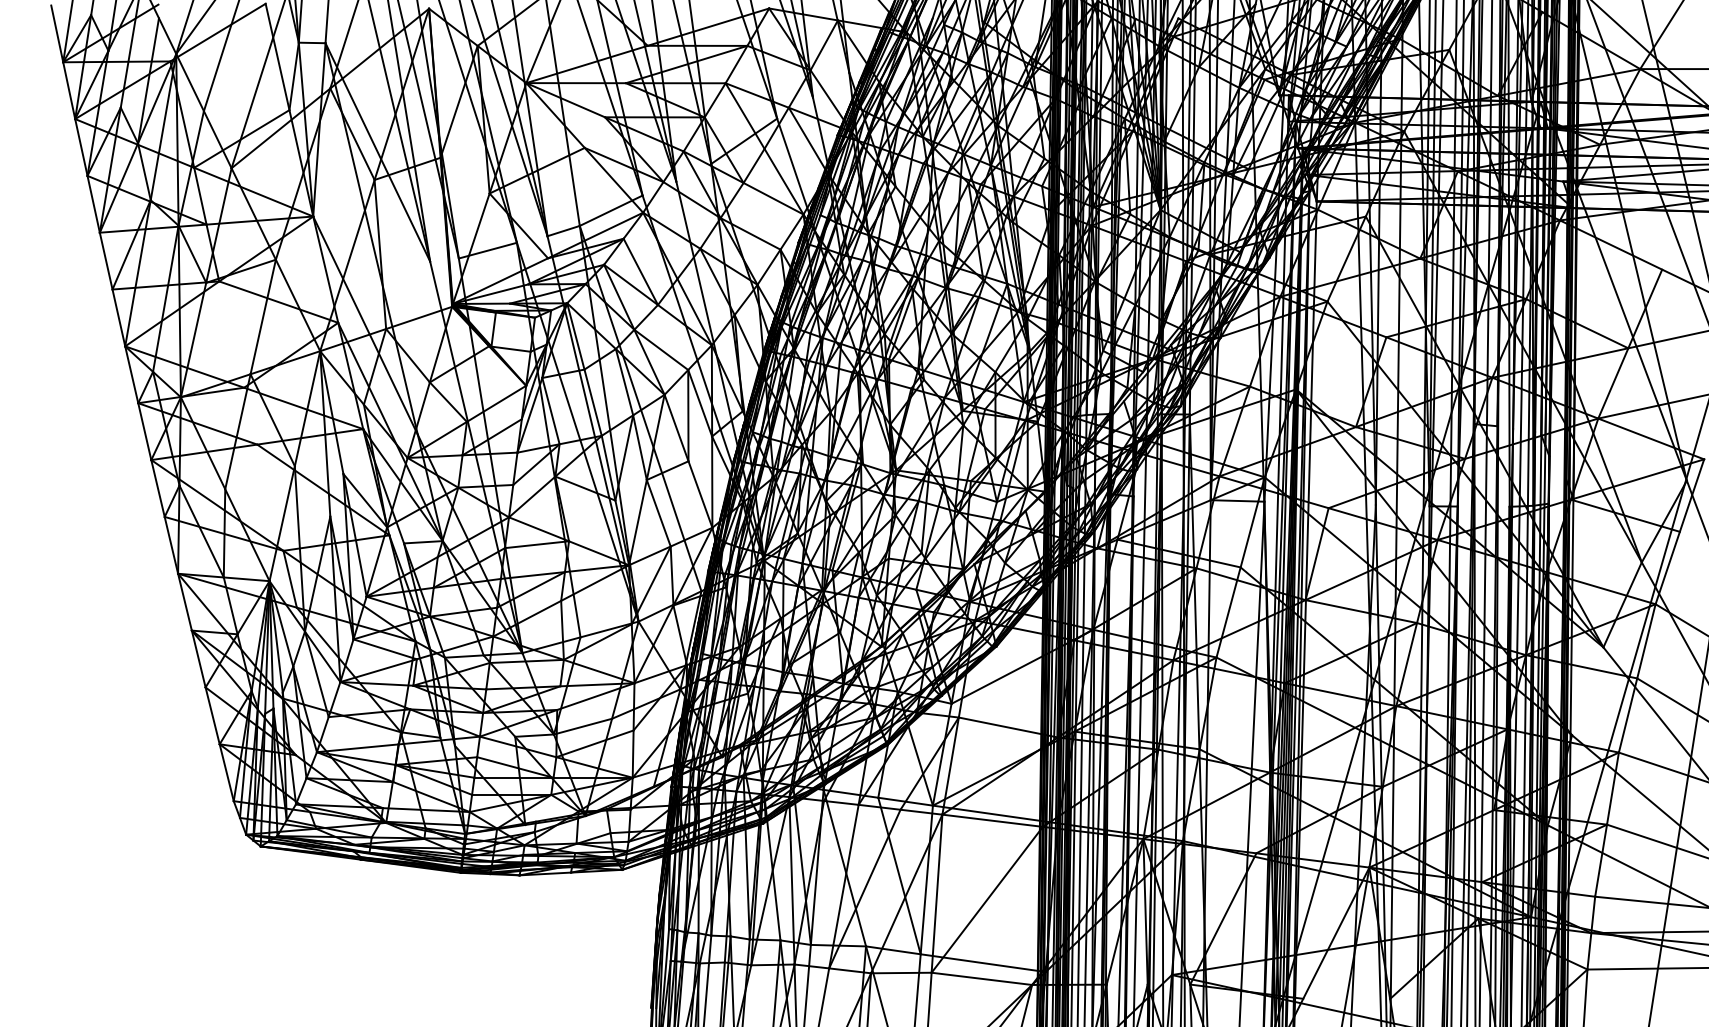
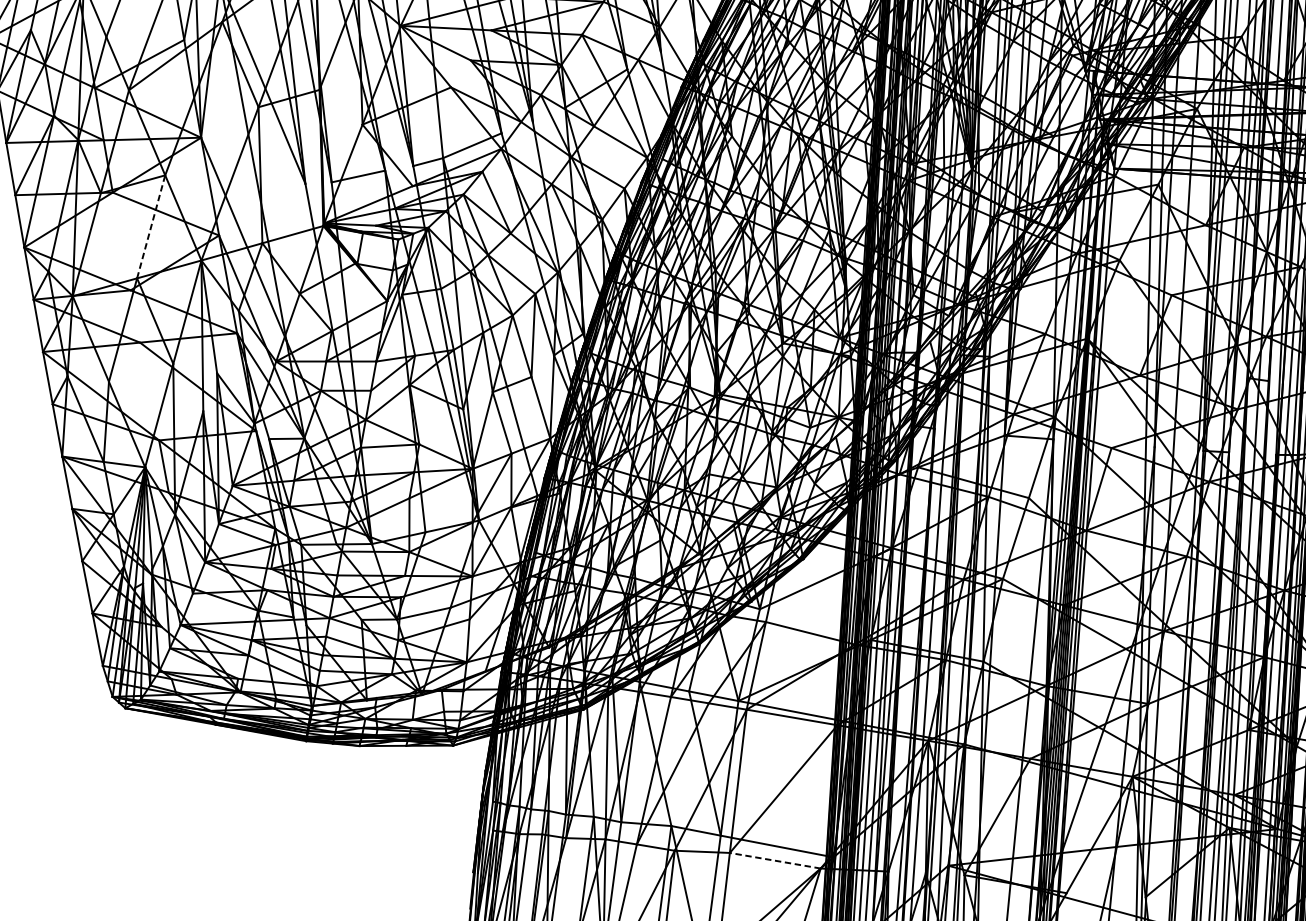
line: (263, 317) -> (151, 227), solid -> dashed
line: (981, 978) -> (774, 860), solid -> dashed

